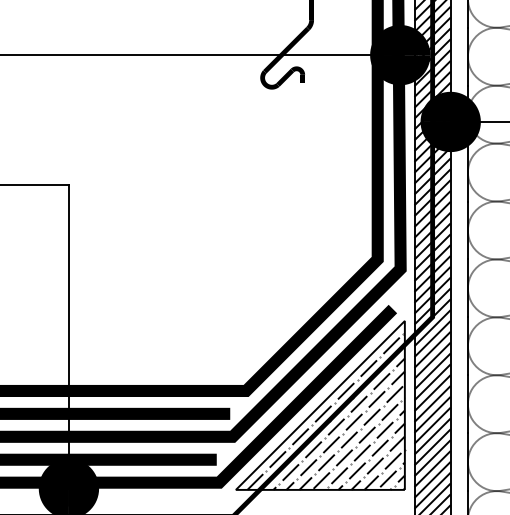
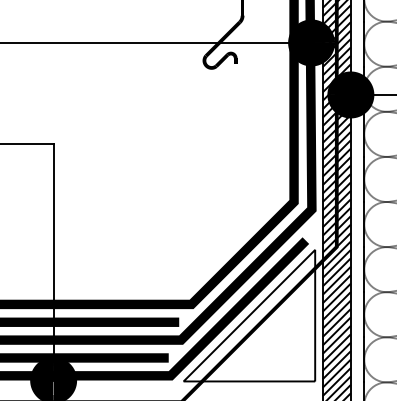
hatch: (325, 411) -> (253, 320), removed

